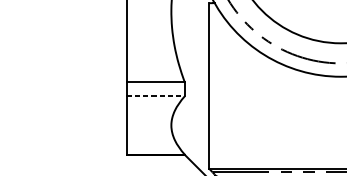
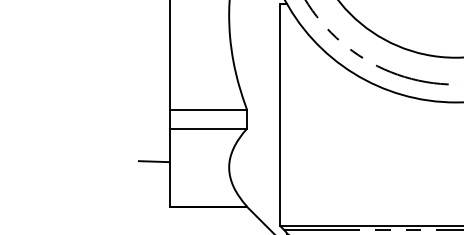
line: (155, 96) -> (208, 128), dashed -> solid
line: (114, 120) -> (153, 161), added

